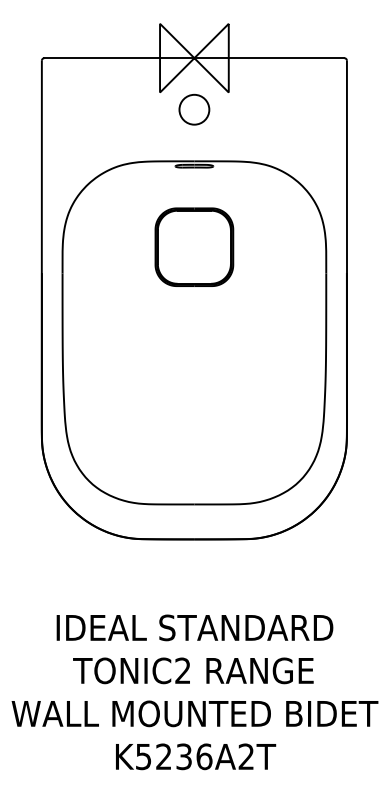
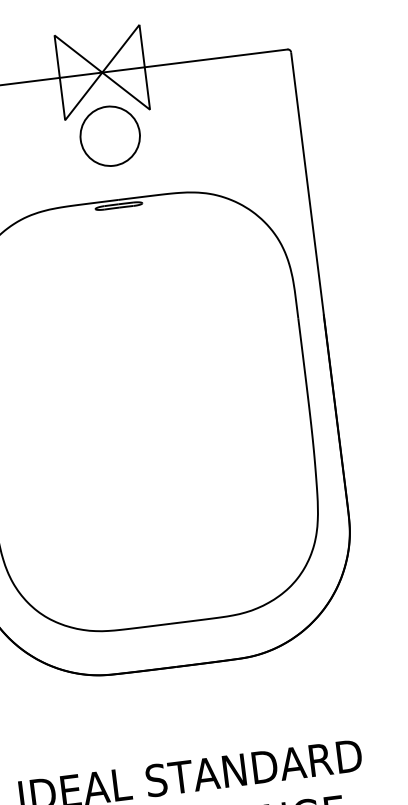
circle: (194, 109) -> (110, 135), size x1.6
part: (194, 246) -> (131, 305), removed

